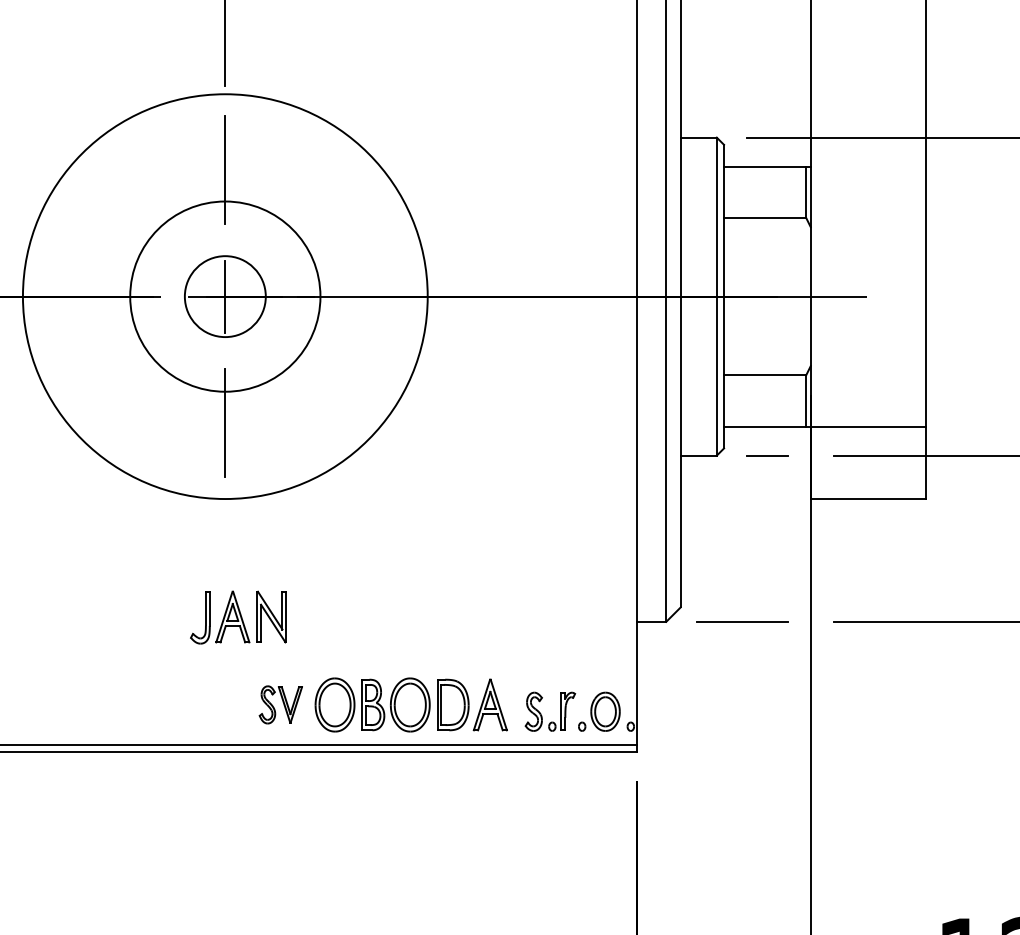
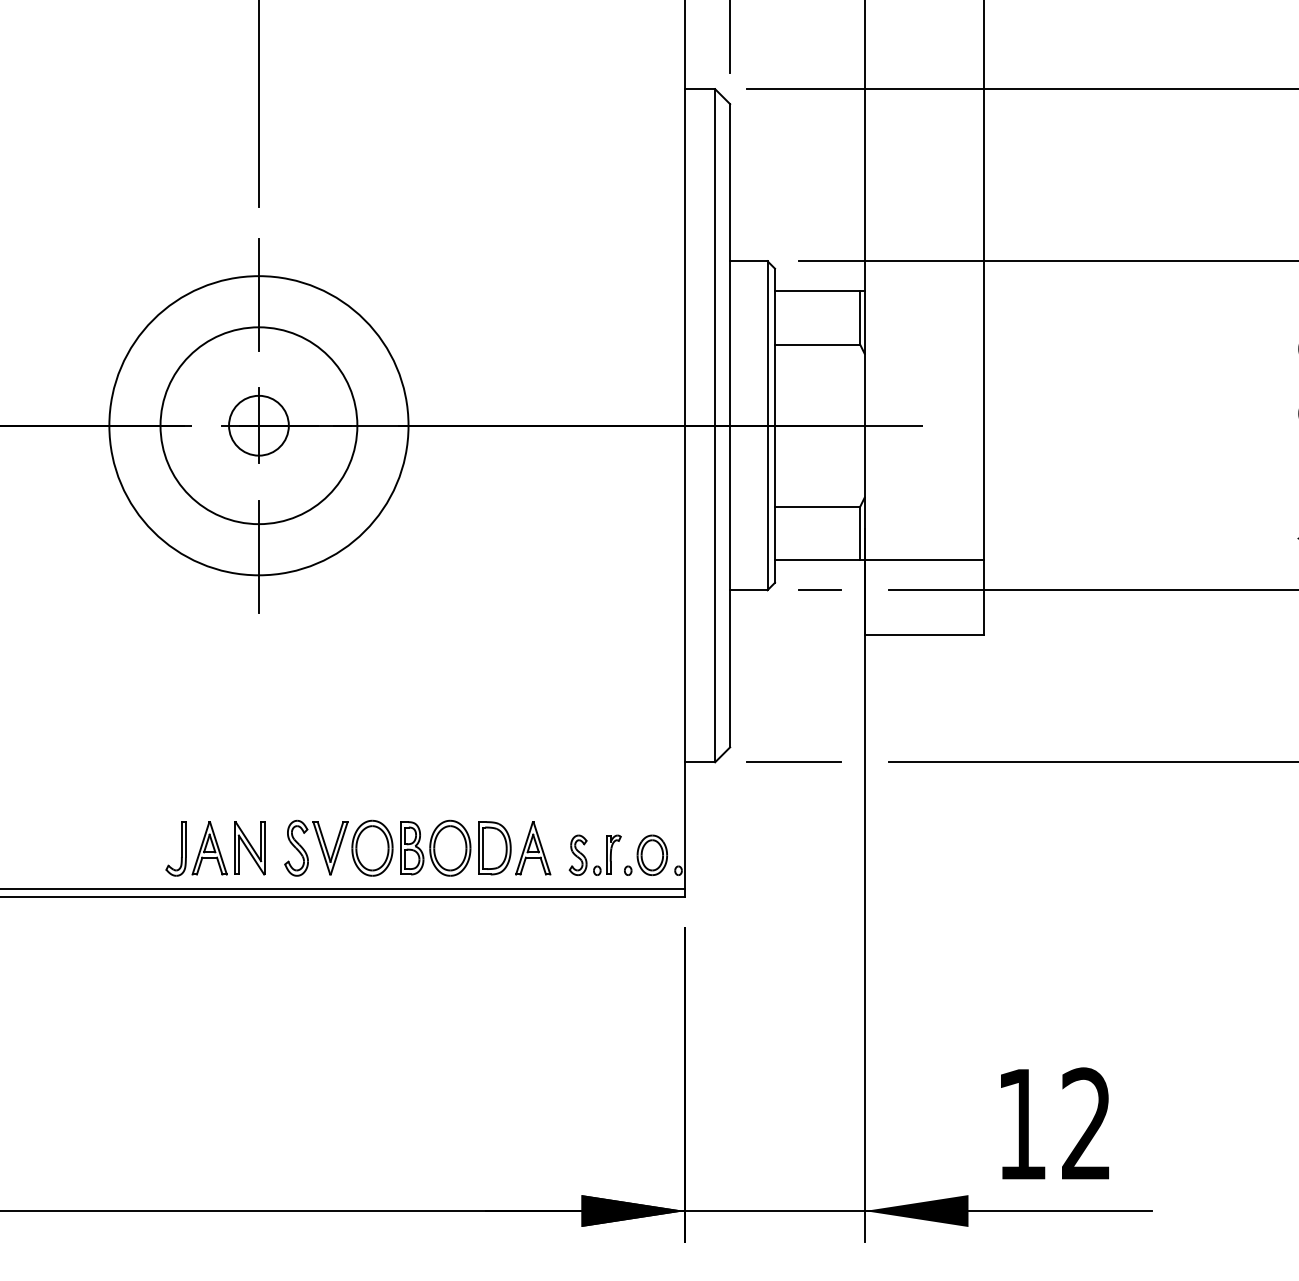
circle: (224, 296) -> (258, 425), size x0.71
circle: (224, 296) -> (258, 425), size x0.71
part: (238, 617) -> (215, 848), moved
part: (280, 704) -> (316, 847), size x1.43

